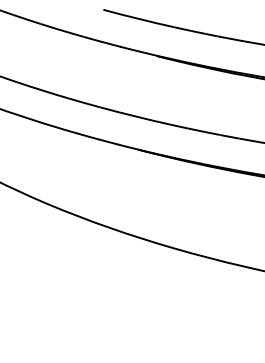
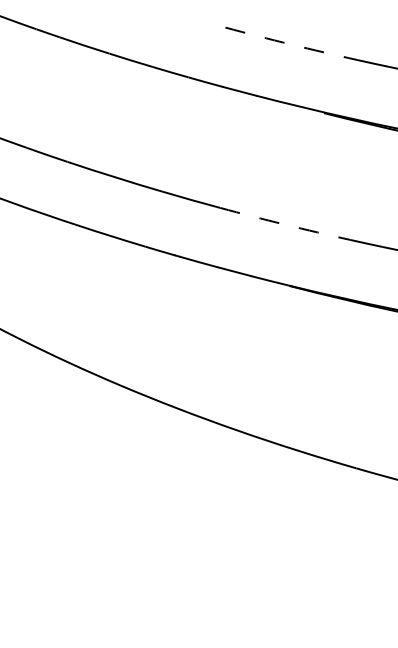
arc: (138, 18) -> (290, 43), solid -> dashed
arc: (135, 116) -> (284, 224), solid -> dashed

